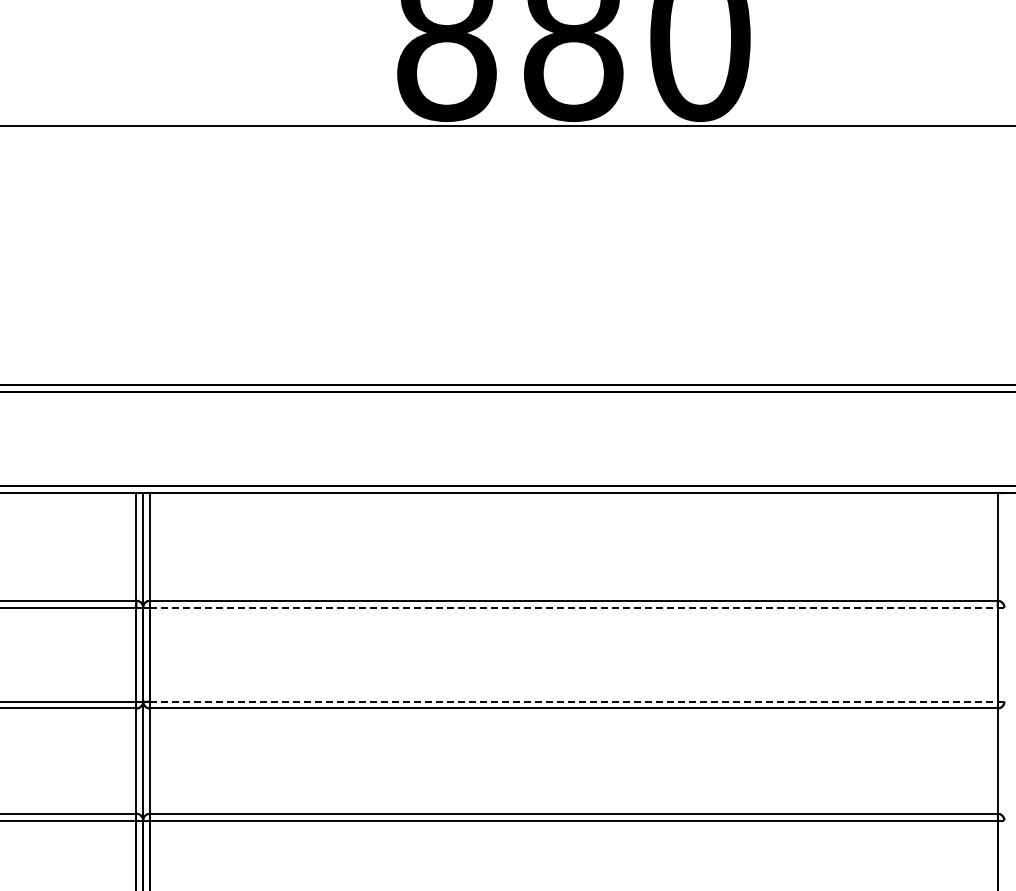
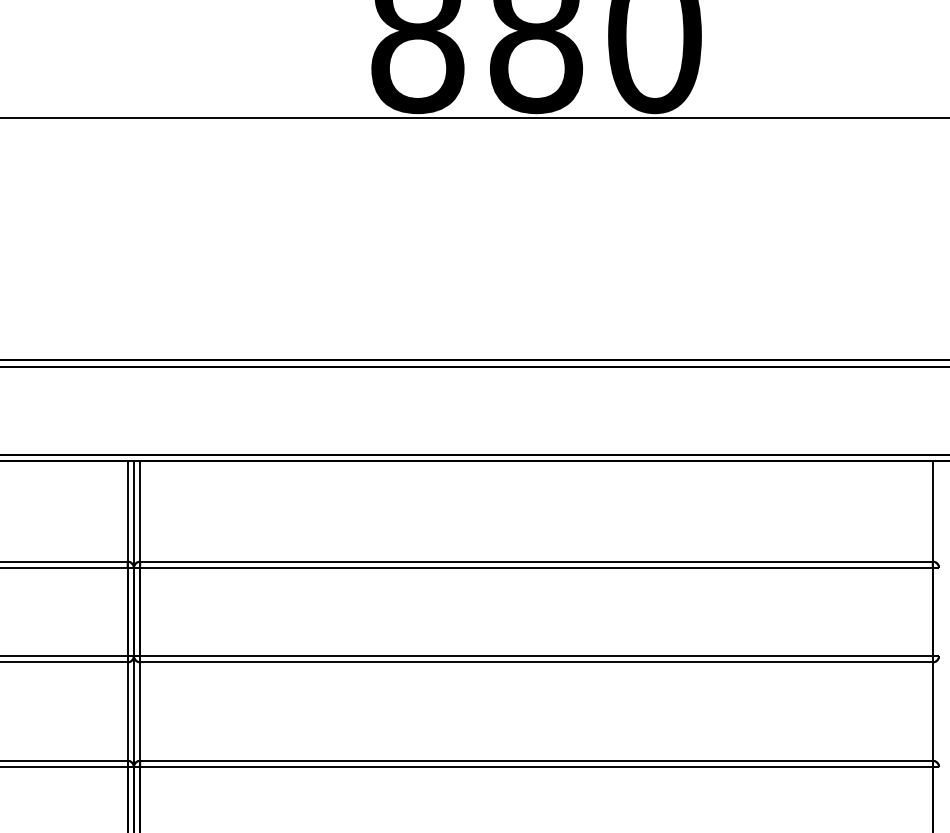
line: (573, 607) -> (536, 567), dashed -> solid
line: (573, 701) -> (536, 655), dashed -> solid

